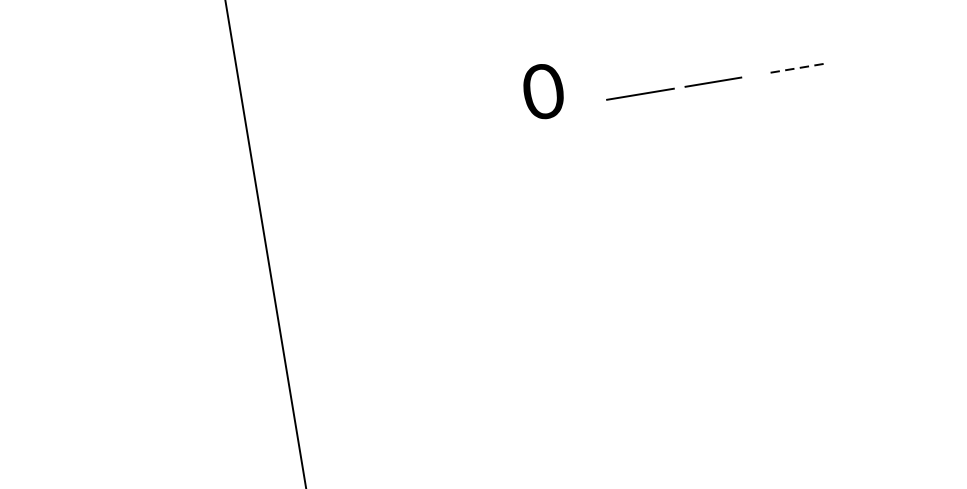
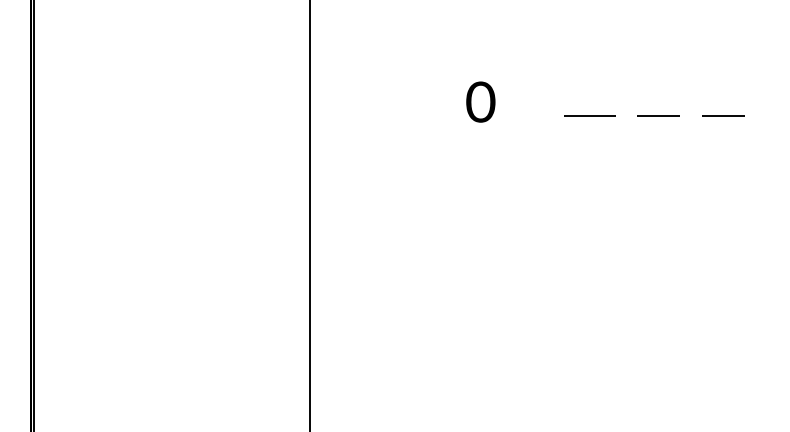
line: (799, 67) -> (723, 115), dashed -> solid
text: (542, 90) -> (480, 101), moved
line: (640, 93) -> (589, 115), moved

